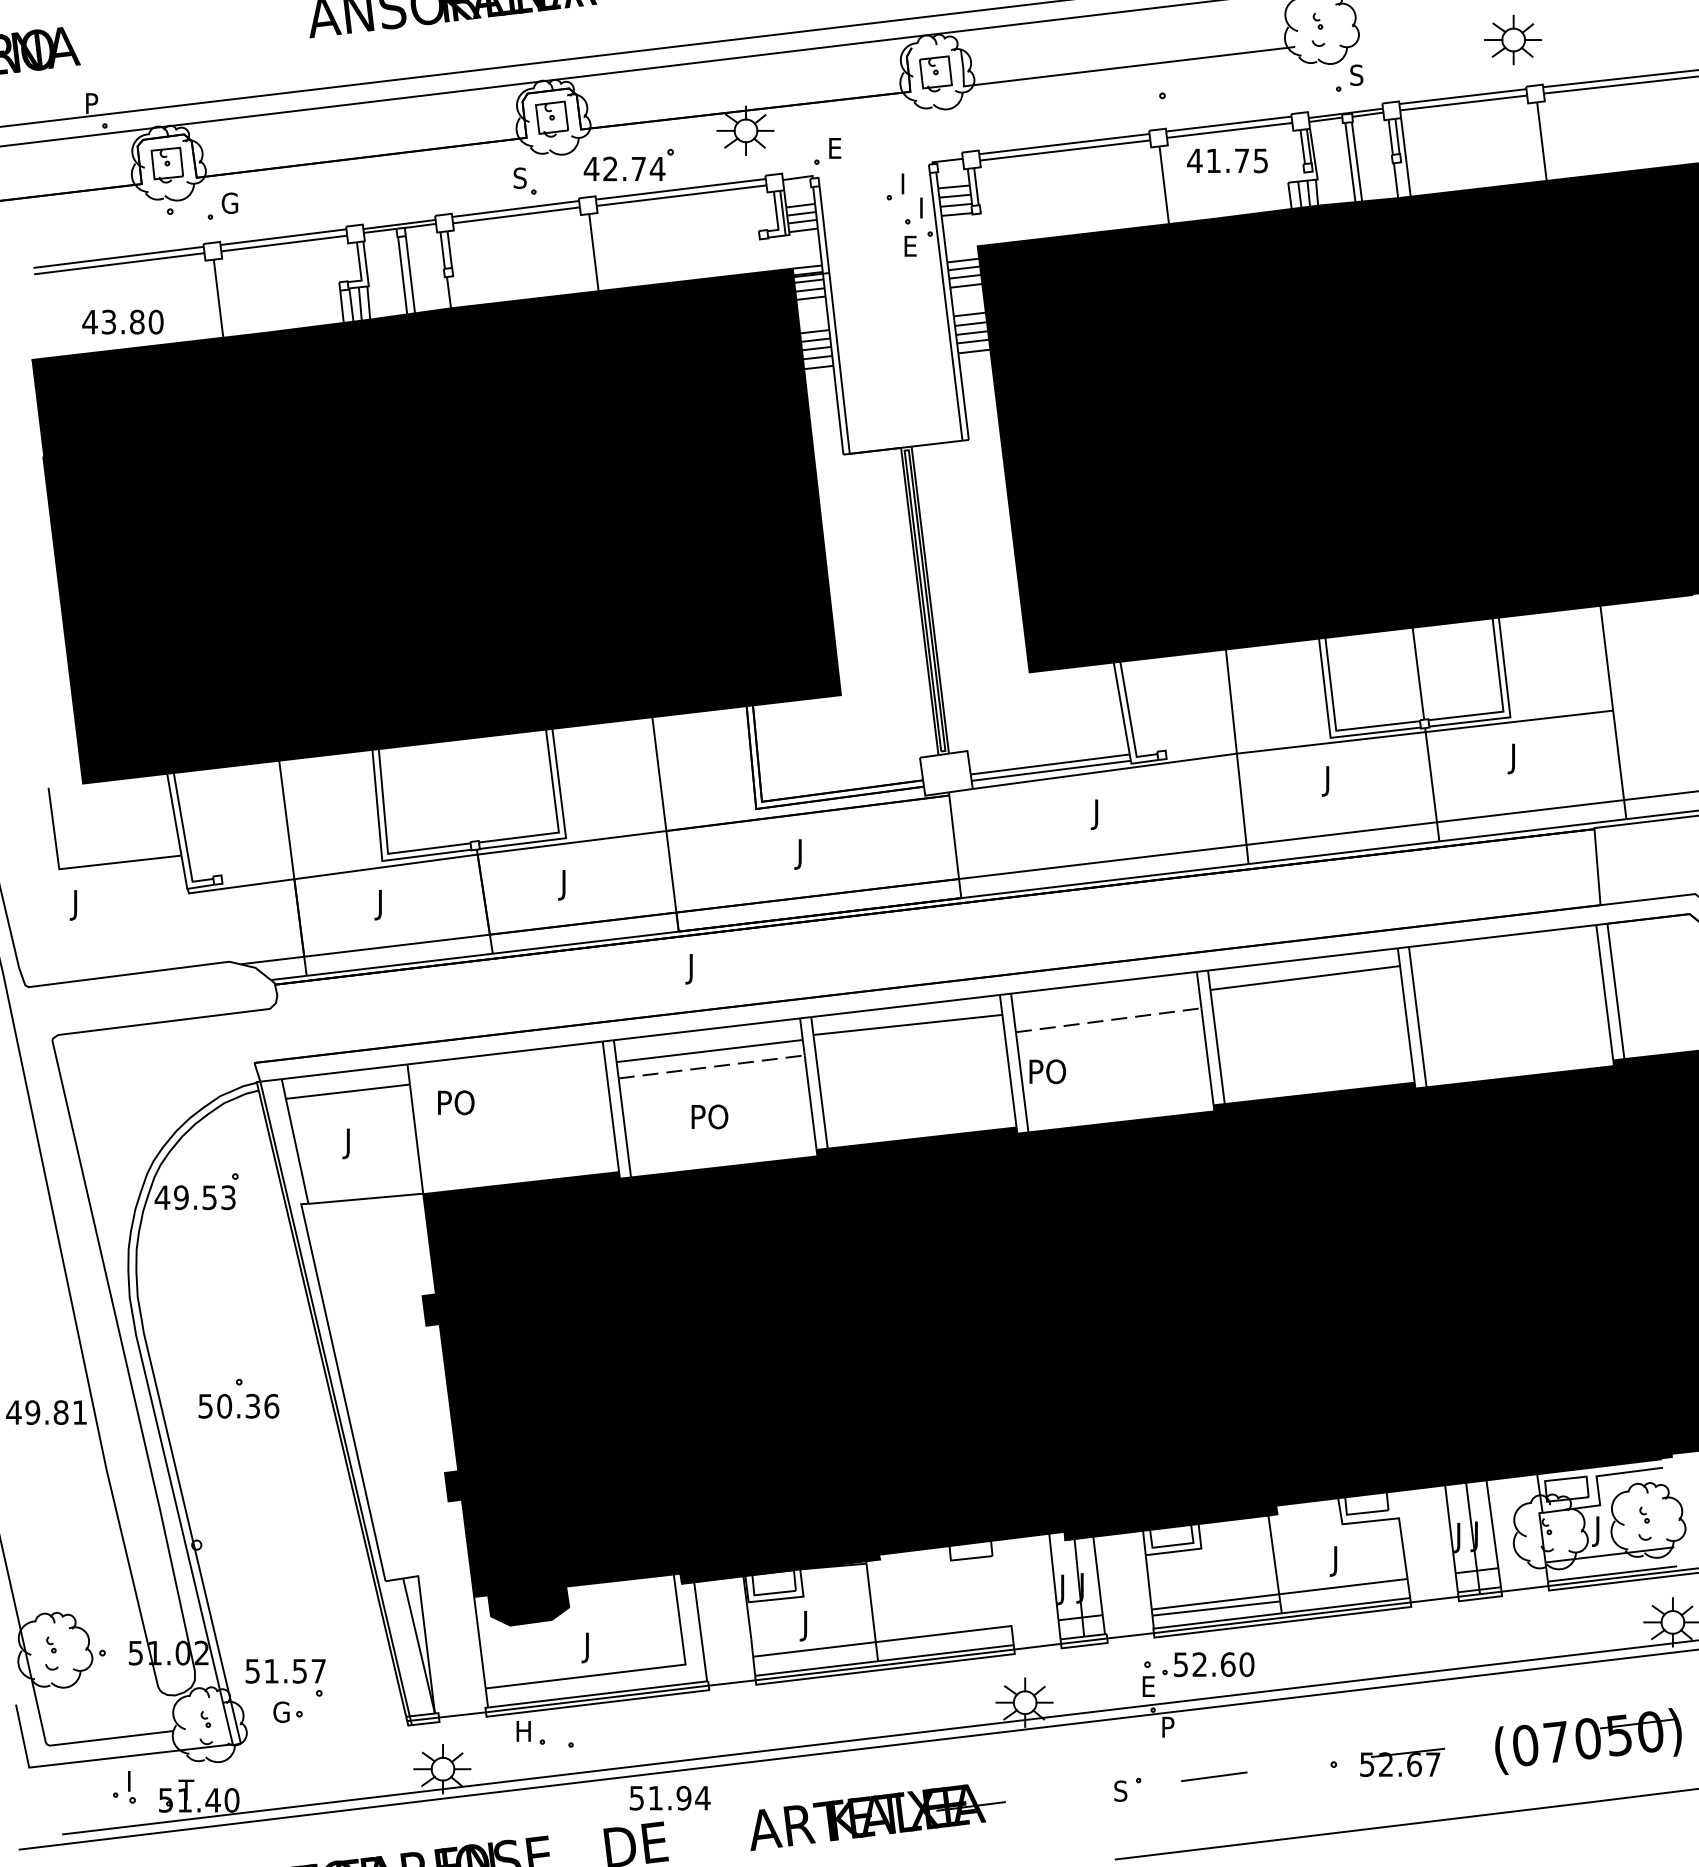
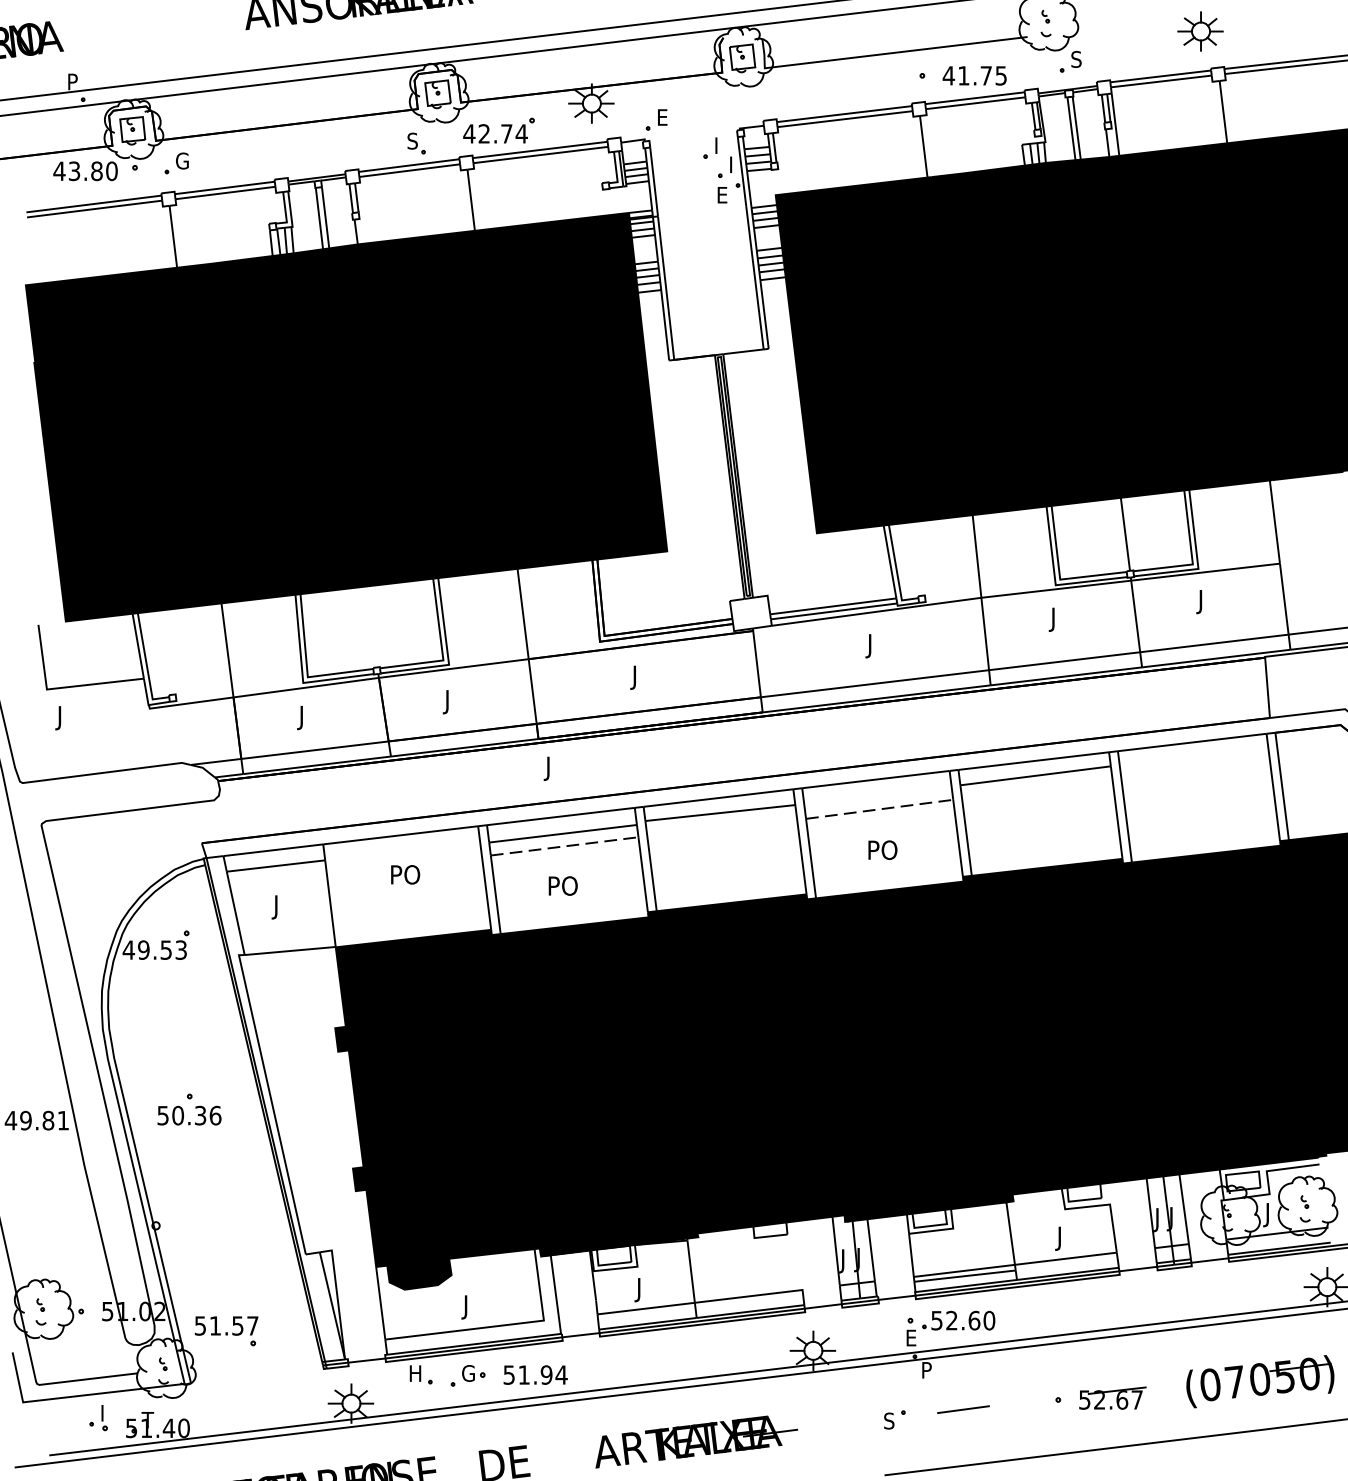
text: (1227, 160) -> (974, 75), moved
text: (122, 321) -> (85, 170), moved
text: (1047, 1071) -> (882, 850), moved
text: (456, 1102) -> (405, 874), moved
part: (287, 1711) -> (473, 1372), moved
text: (669, 1797) -> (535, 1374), moved

